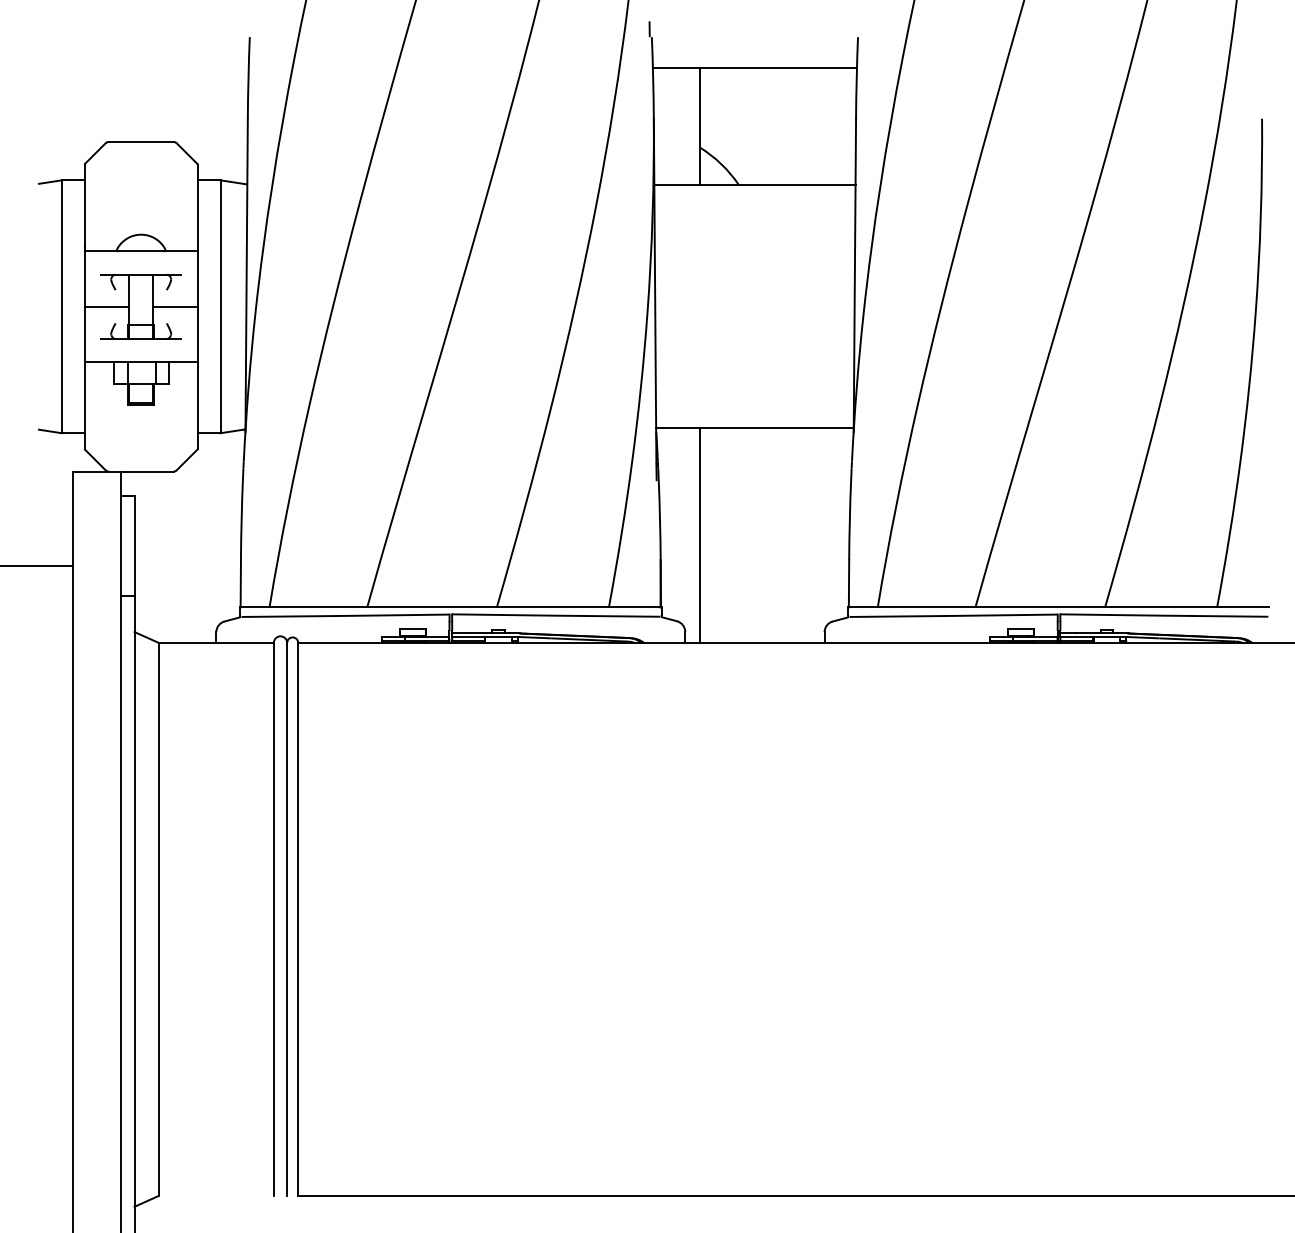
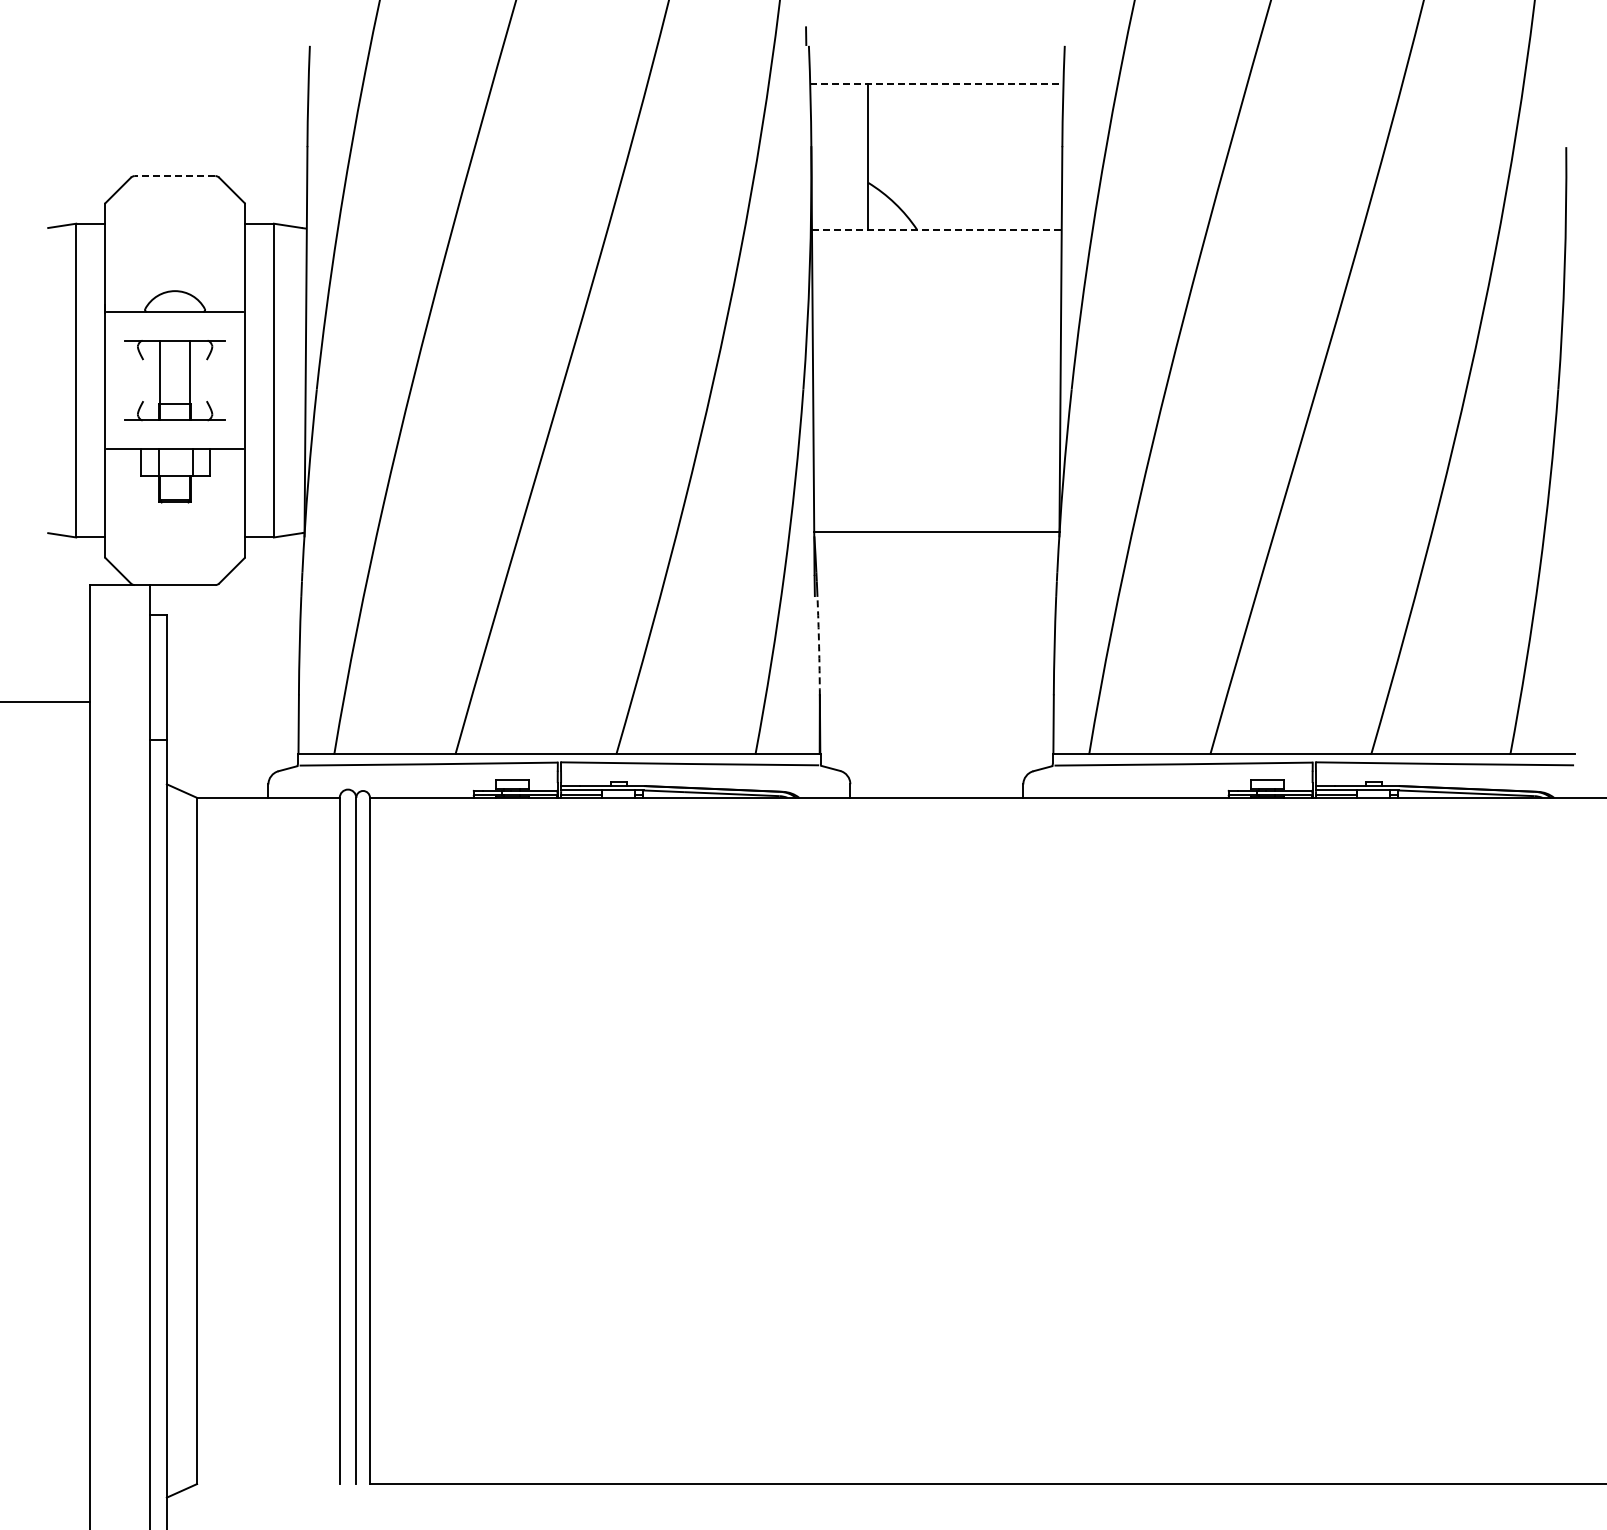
line: (754, 68) -> (936, 84), solid -> dashed
line: (140, 142) -> (174, 176), solid -> dashed
line: (754, 185) -> (936, 229), solid -> dashed
line: (106, 306) -> (132, 380), removed
line: (175, 306) -> (217, 380), removed
arc: (660, 521) -> (819, 646), solid -> dashed
line: (699, 535) -> (868, 664), removed

